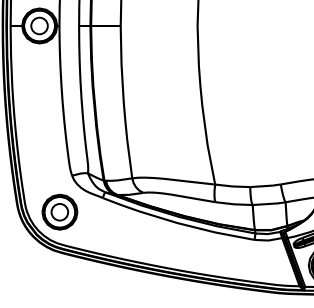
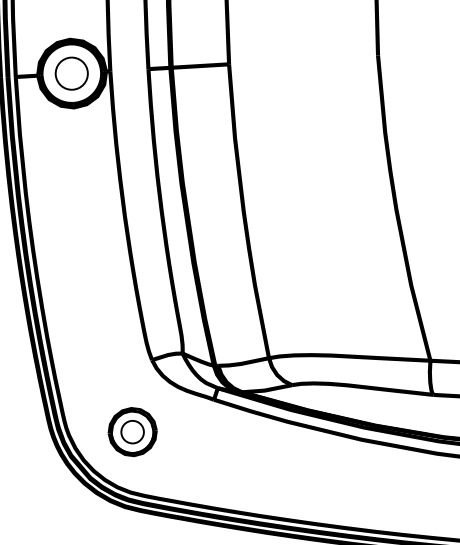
part: (59, 211) -> (131, 430), size x0.7

